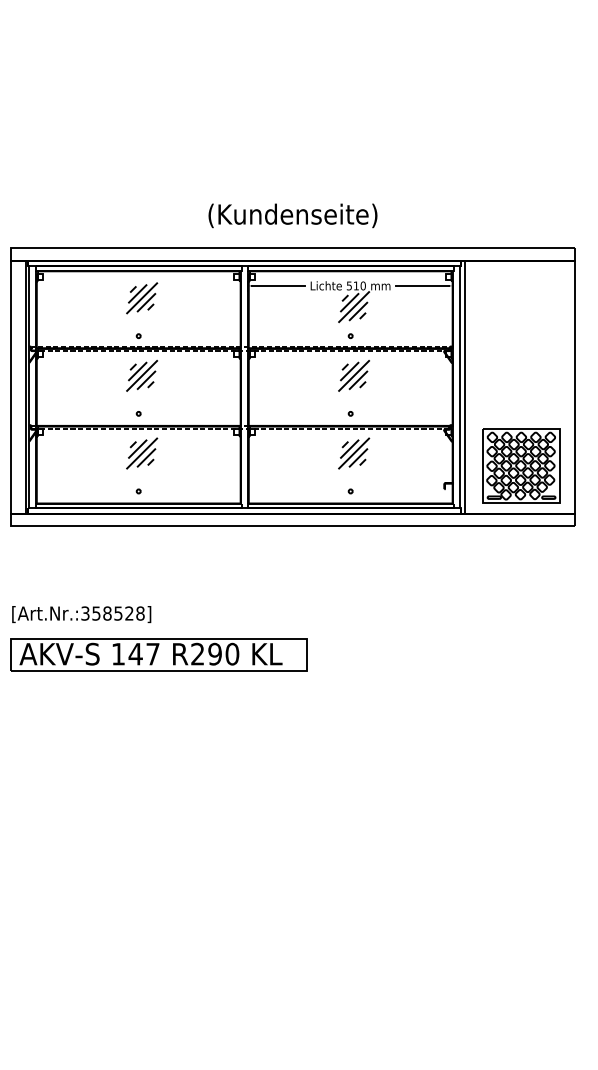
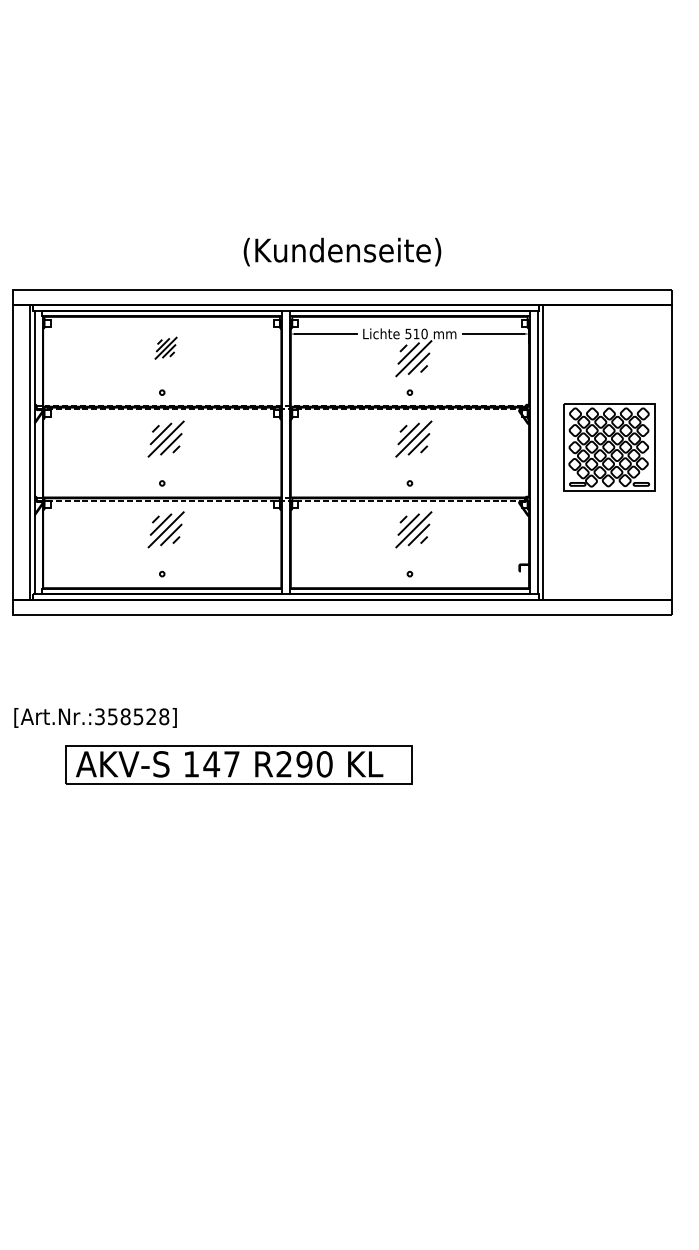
part: (141, 297) -> (165, 347), size x0.6
part: (521, 466) -> (609, 447), moved
part: (158, 654) -> (238, 764), moved

